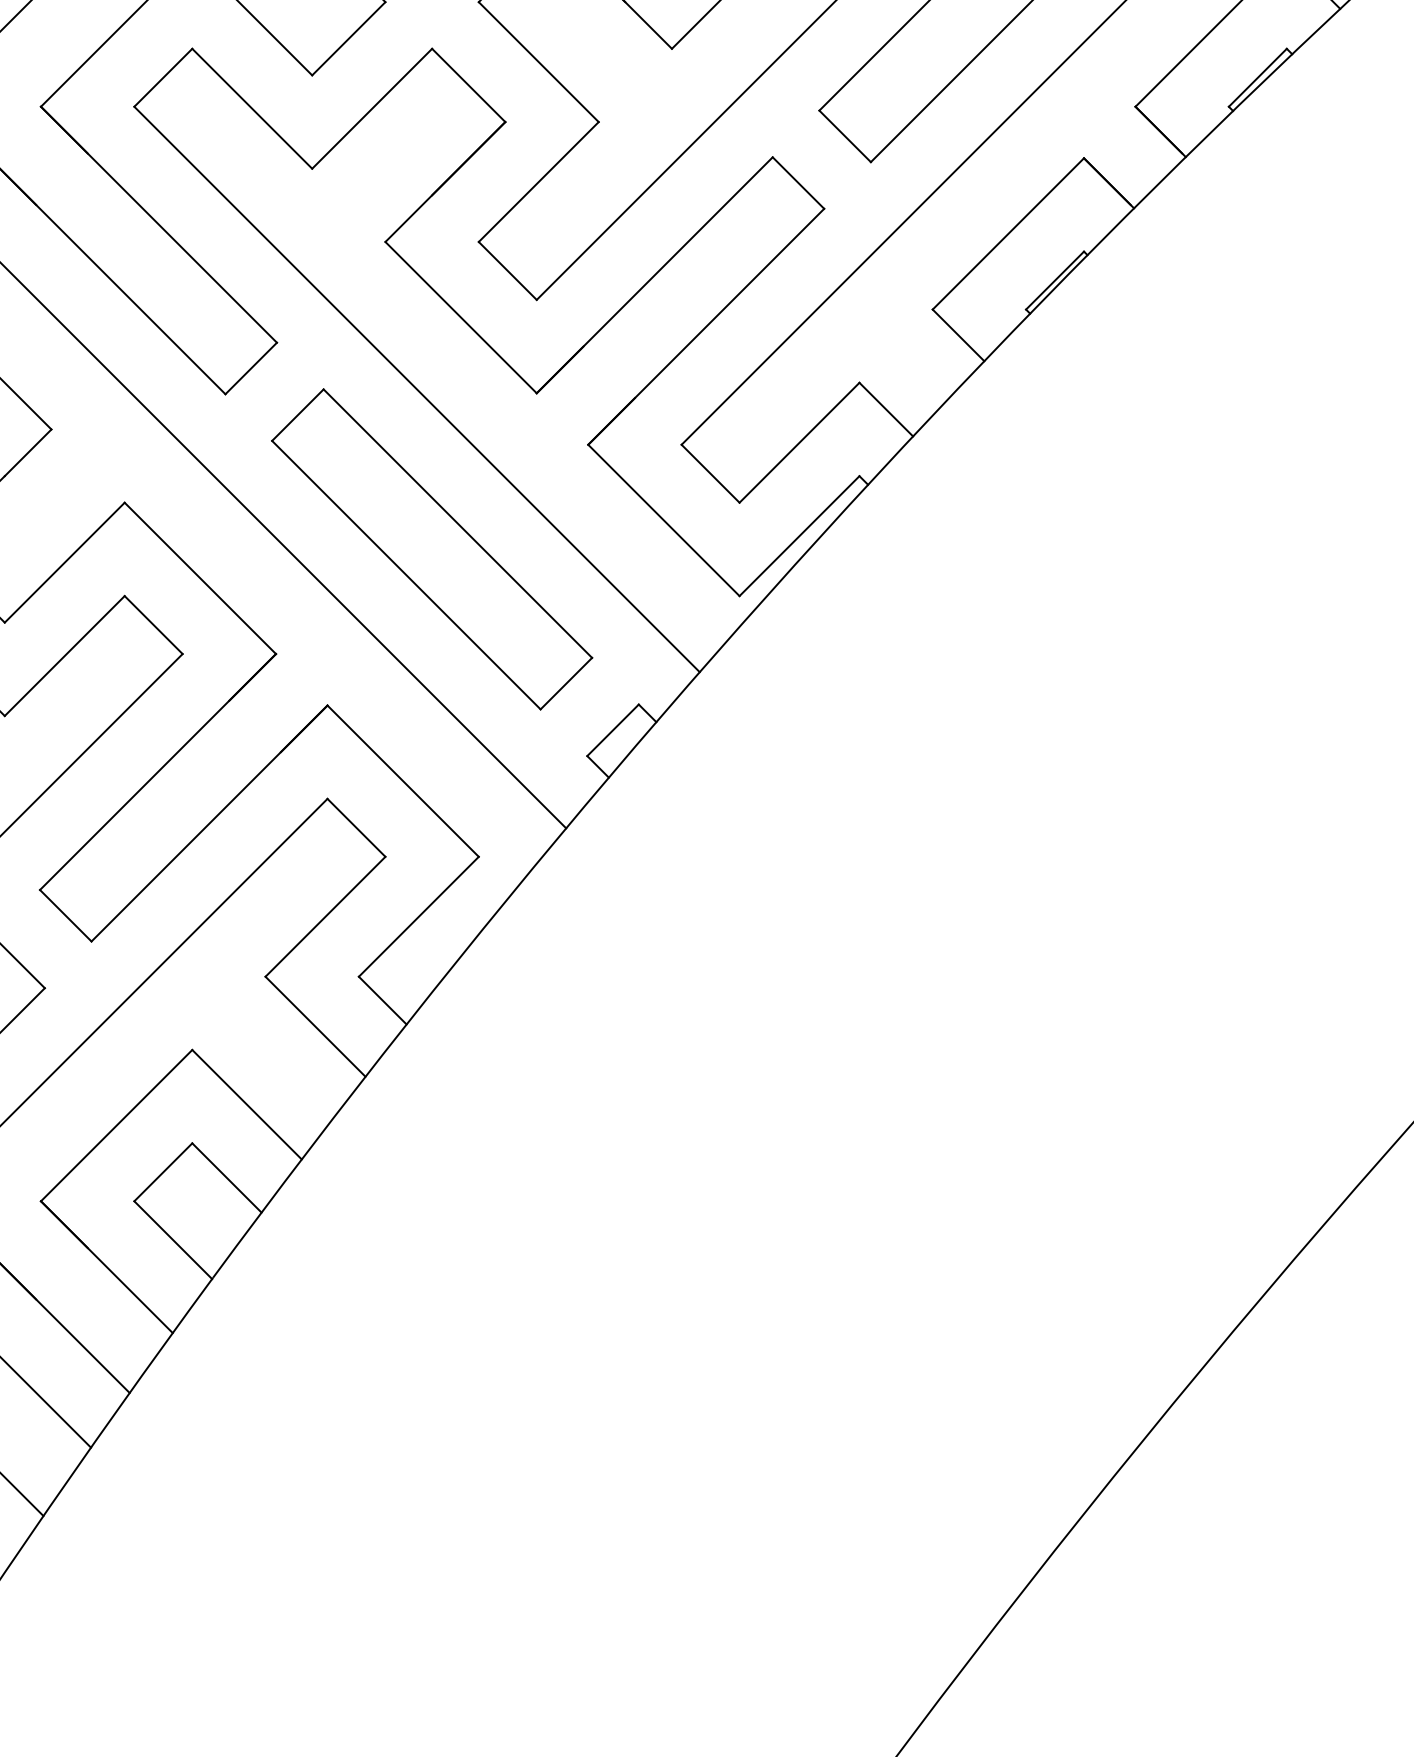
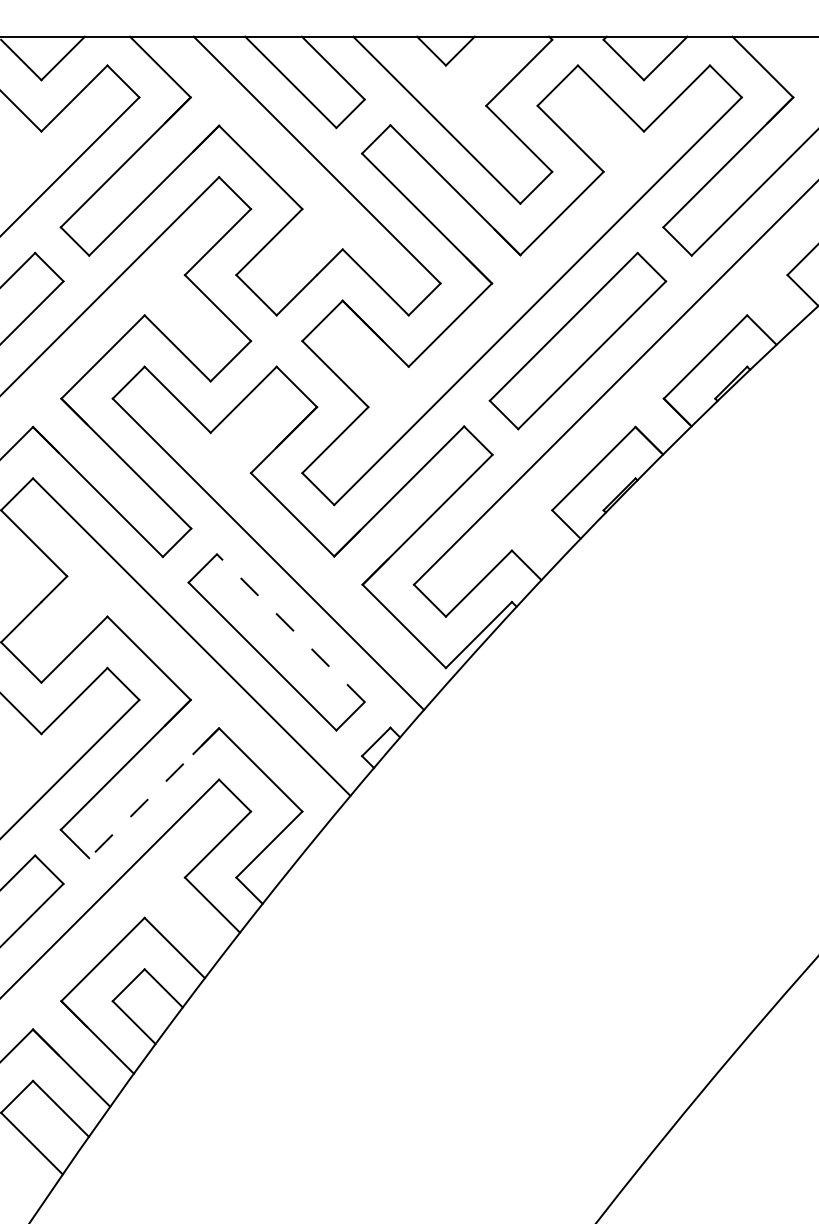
line: (457, 524) -> (290, 628), solid -> dashed
line: (210, 823) -> (154, 793), solid -> dashed

